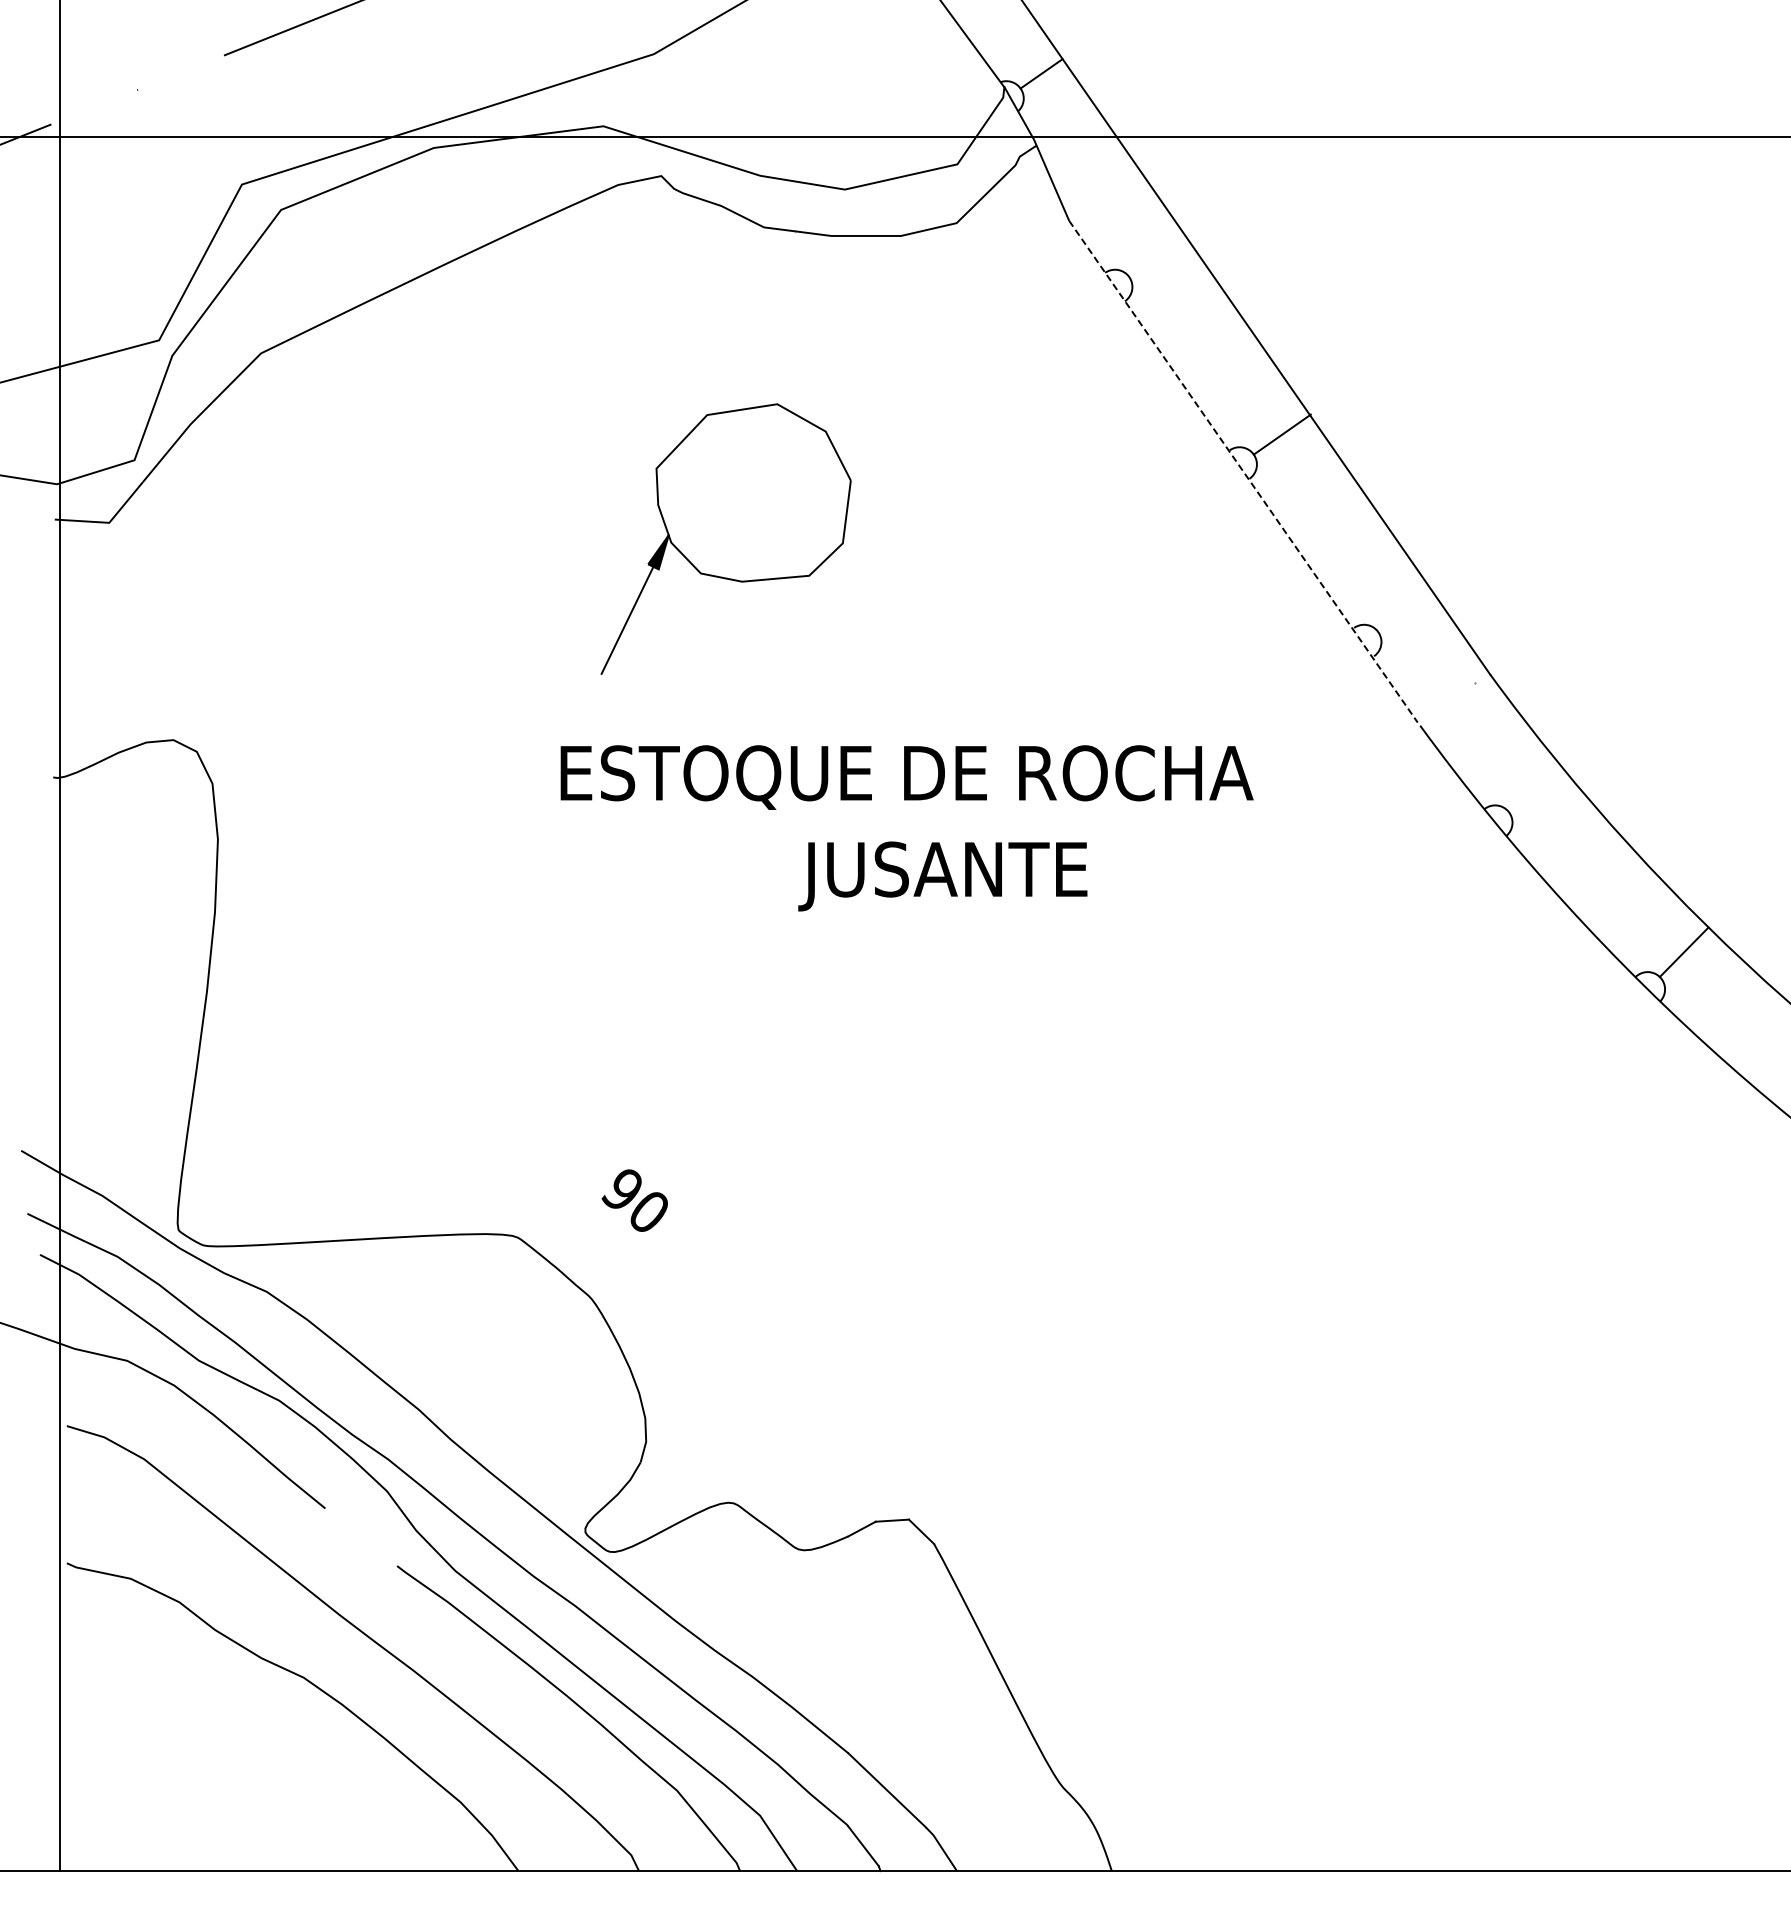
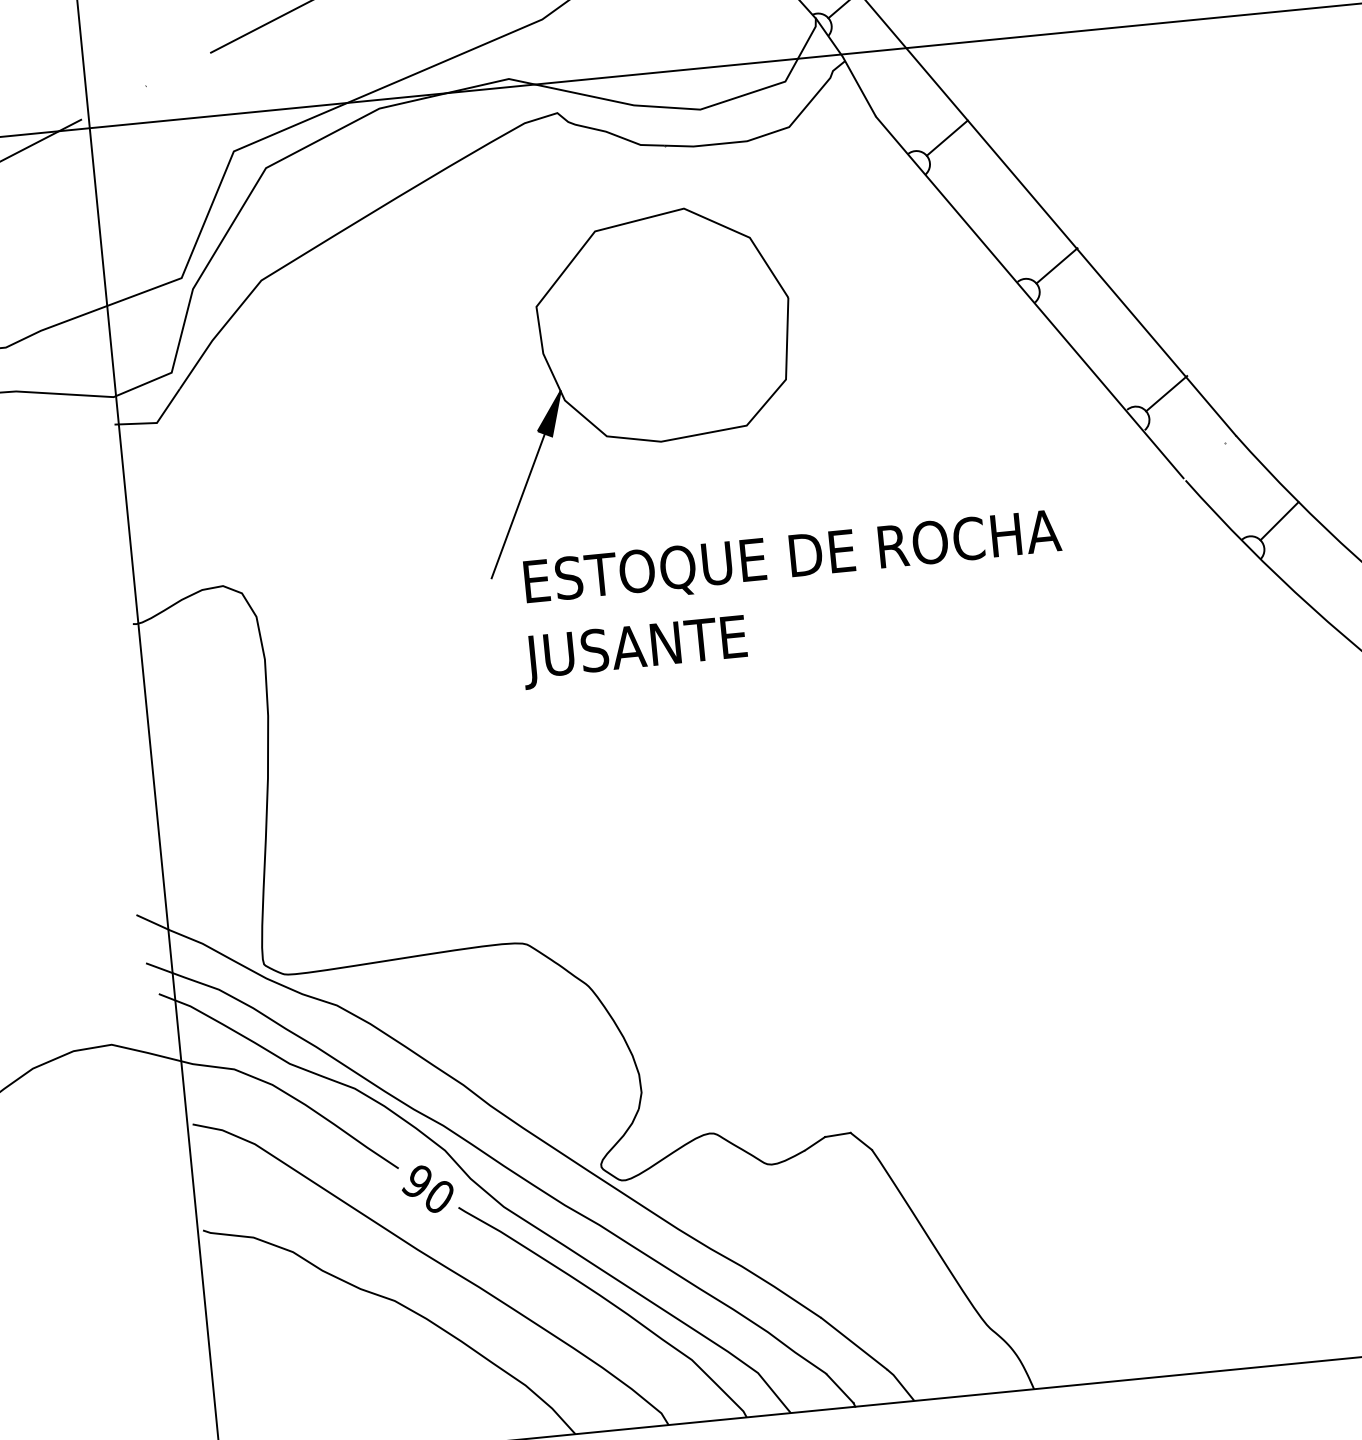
line: (1157, 257) -> (947, 138), added
line: (1243, 472) -> (1029, 298), dashed -> solid
part: (725, 538) -> (634, 388), size x1.67
line: (1406, 612) -> (1166, 393), added
line: (1535, 789) -> (1279, 521), added
text: (942, 876) -> (634, 652), moved
text: (634, 1200) -> (427, 1189), moved

